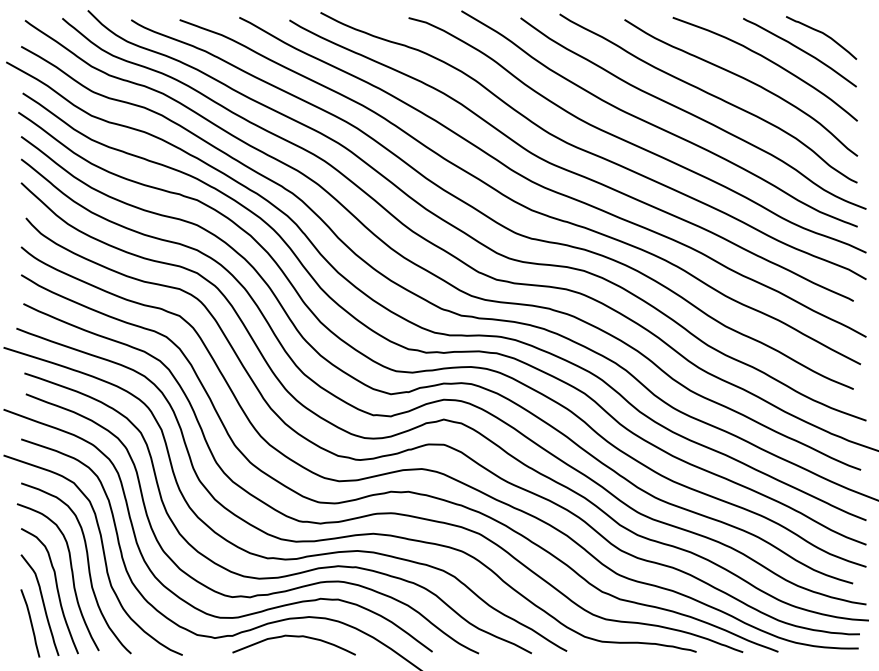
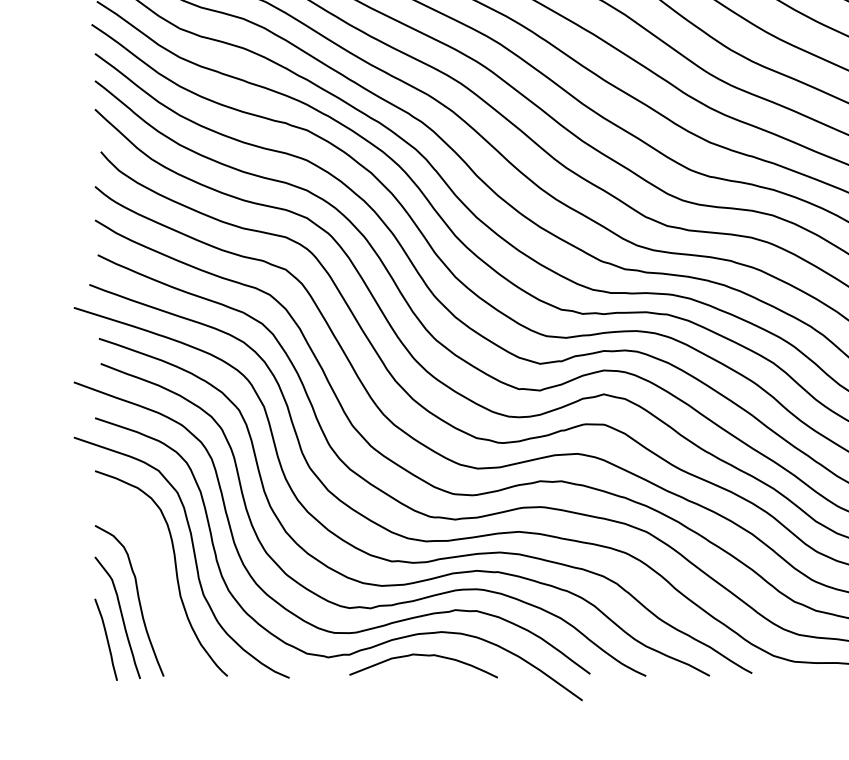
curve: (71, 574) -> (155, 580), removed

